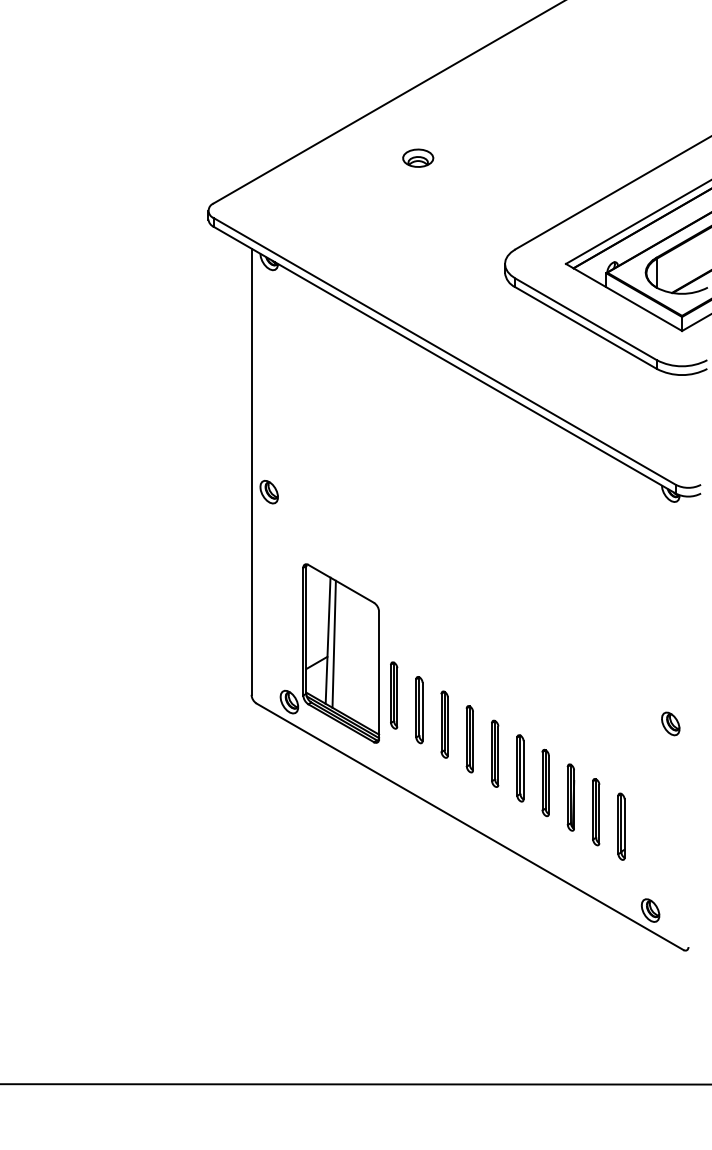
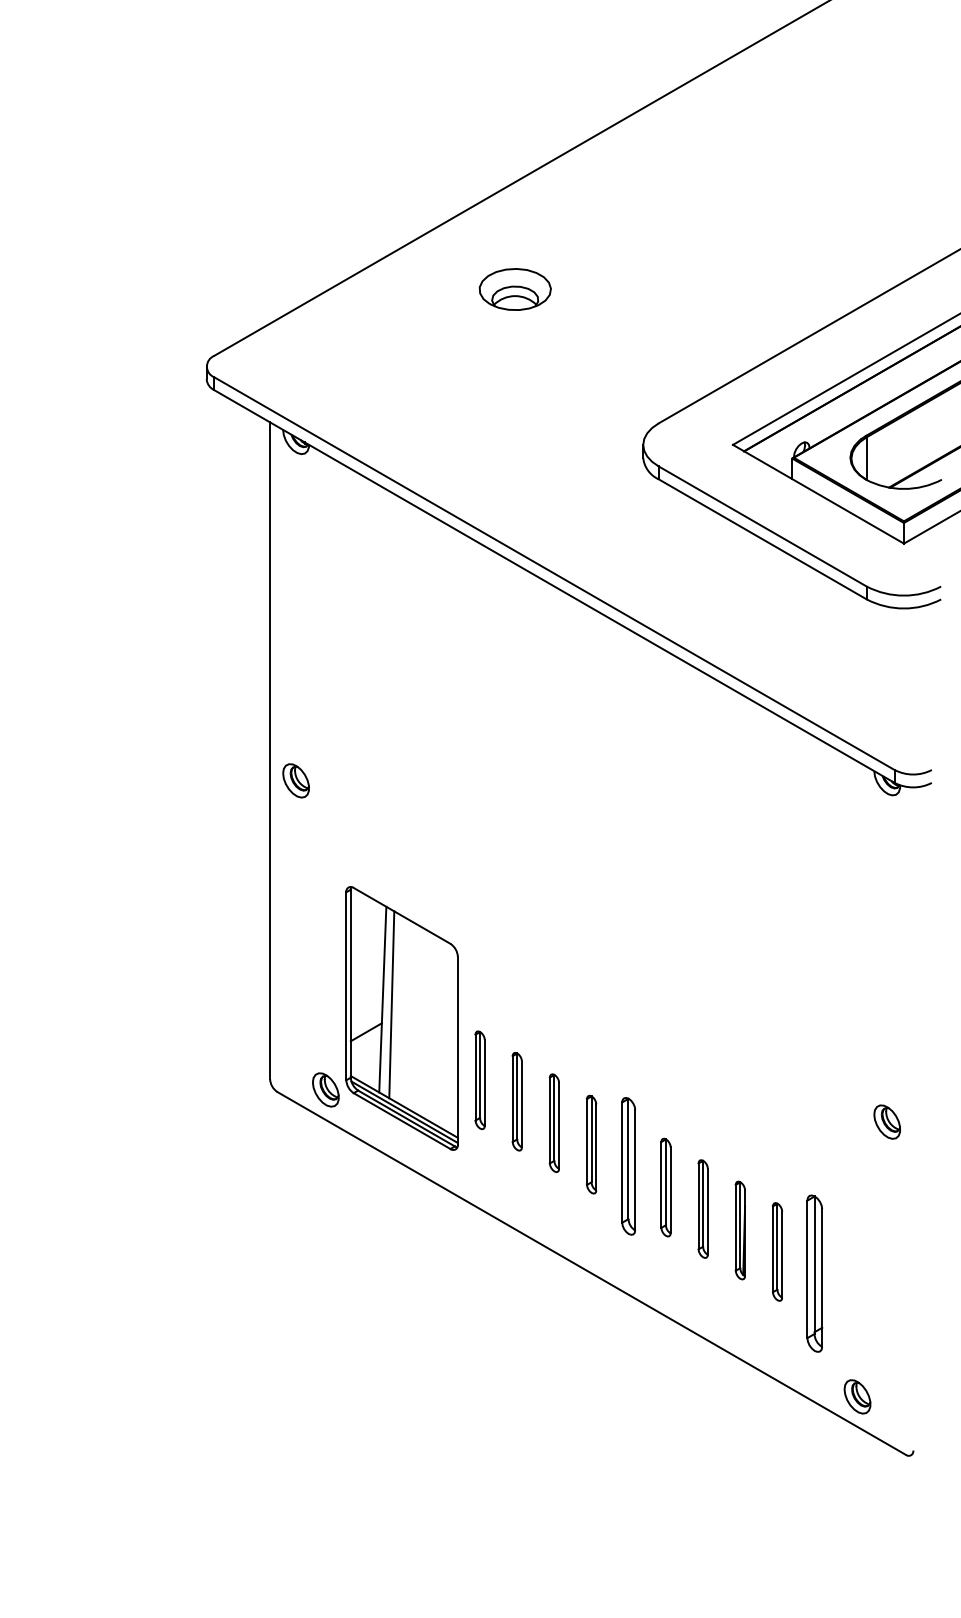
part: (418, 157) -> (515, 288), size x1.6
part: (495, 753) -> (629, 1165), size x1.4
part: (621, 826) -> (814, 1273), size x1.6

